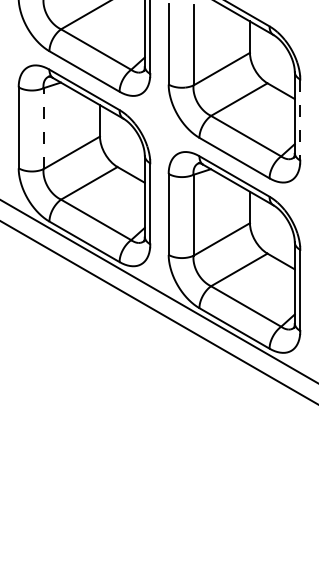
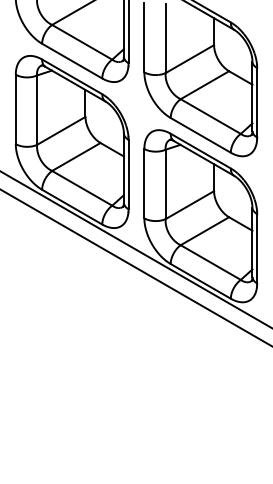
line: (300, 120) -> (257, 103), dashed -> solid
line: (43, 128) -> (37, 109), dashed -> solid

